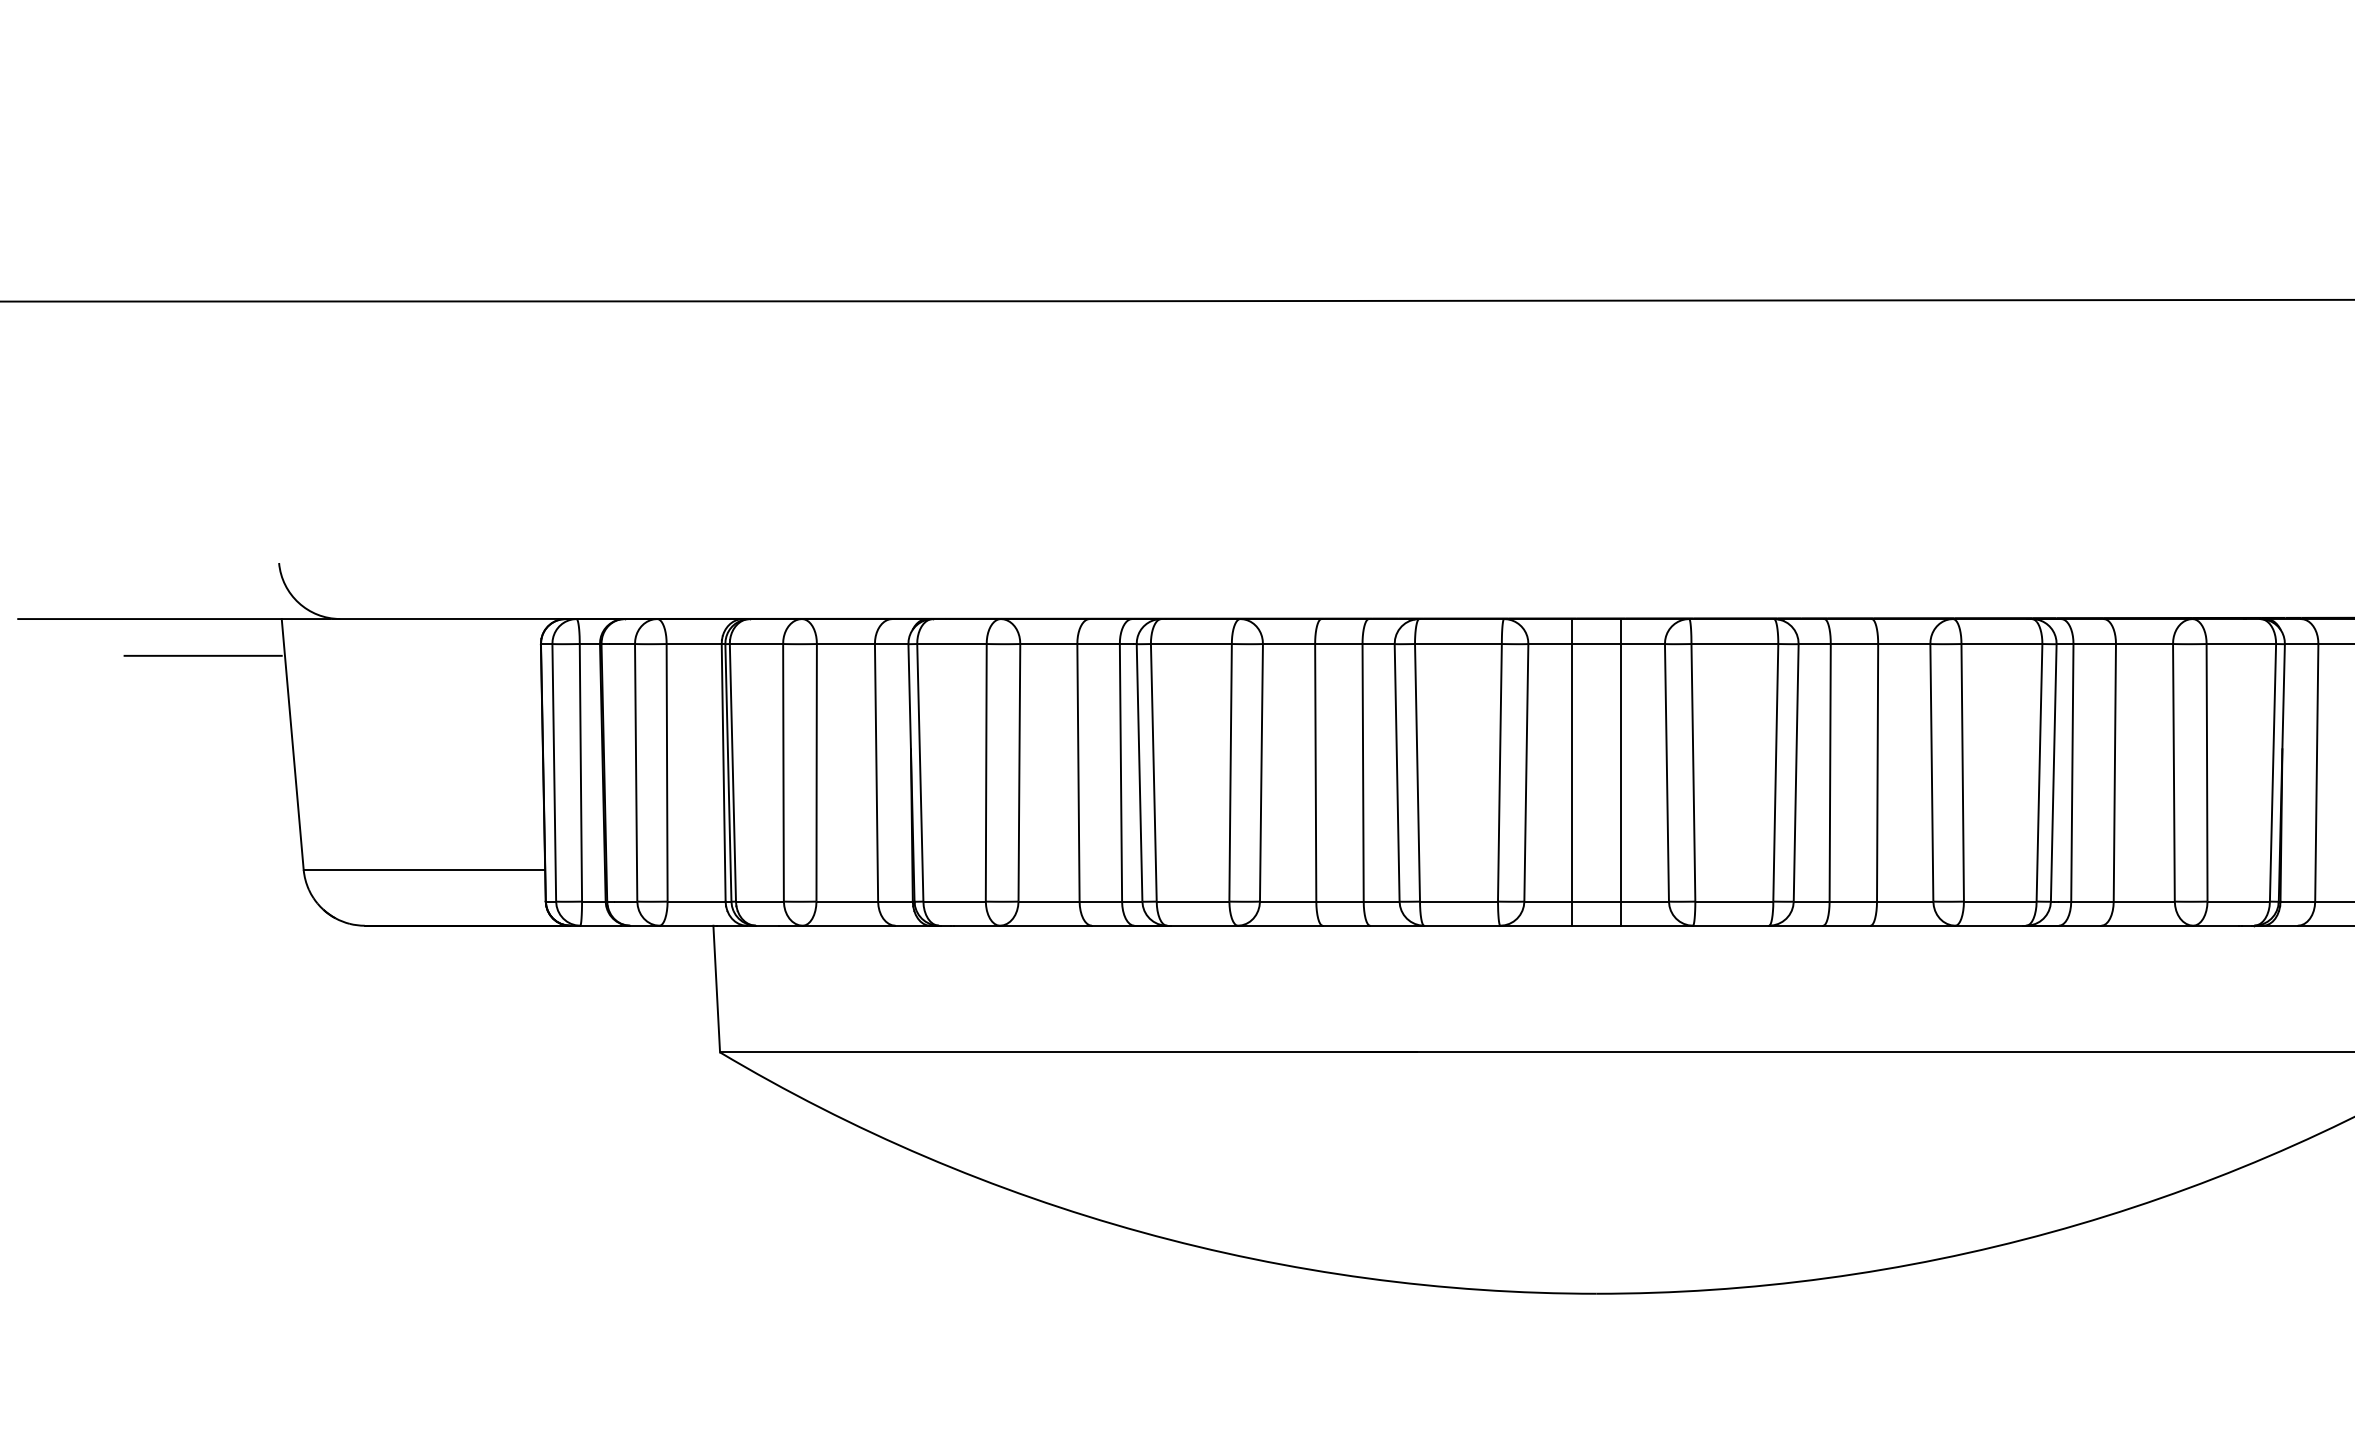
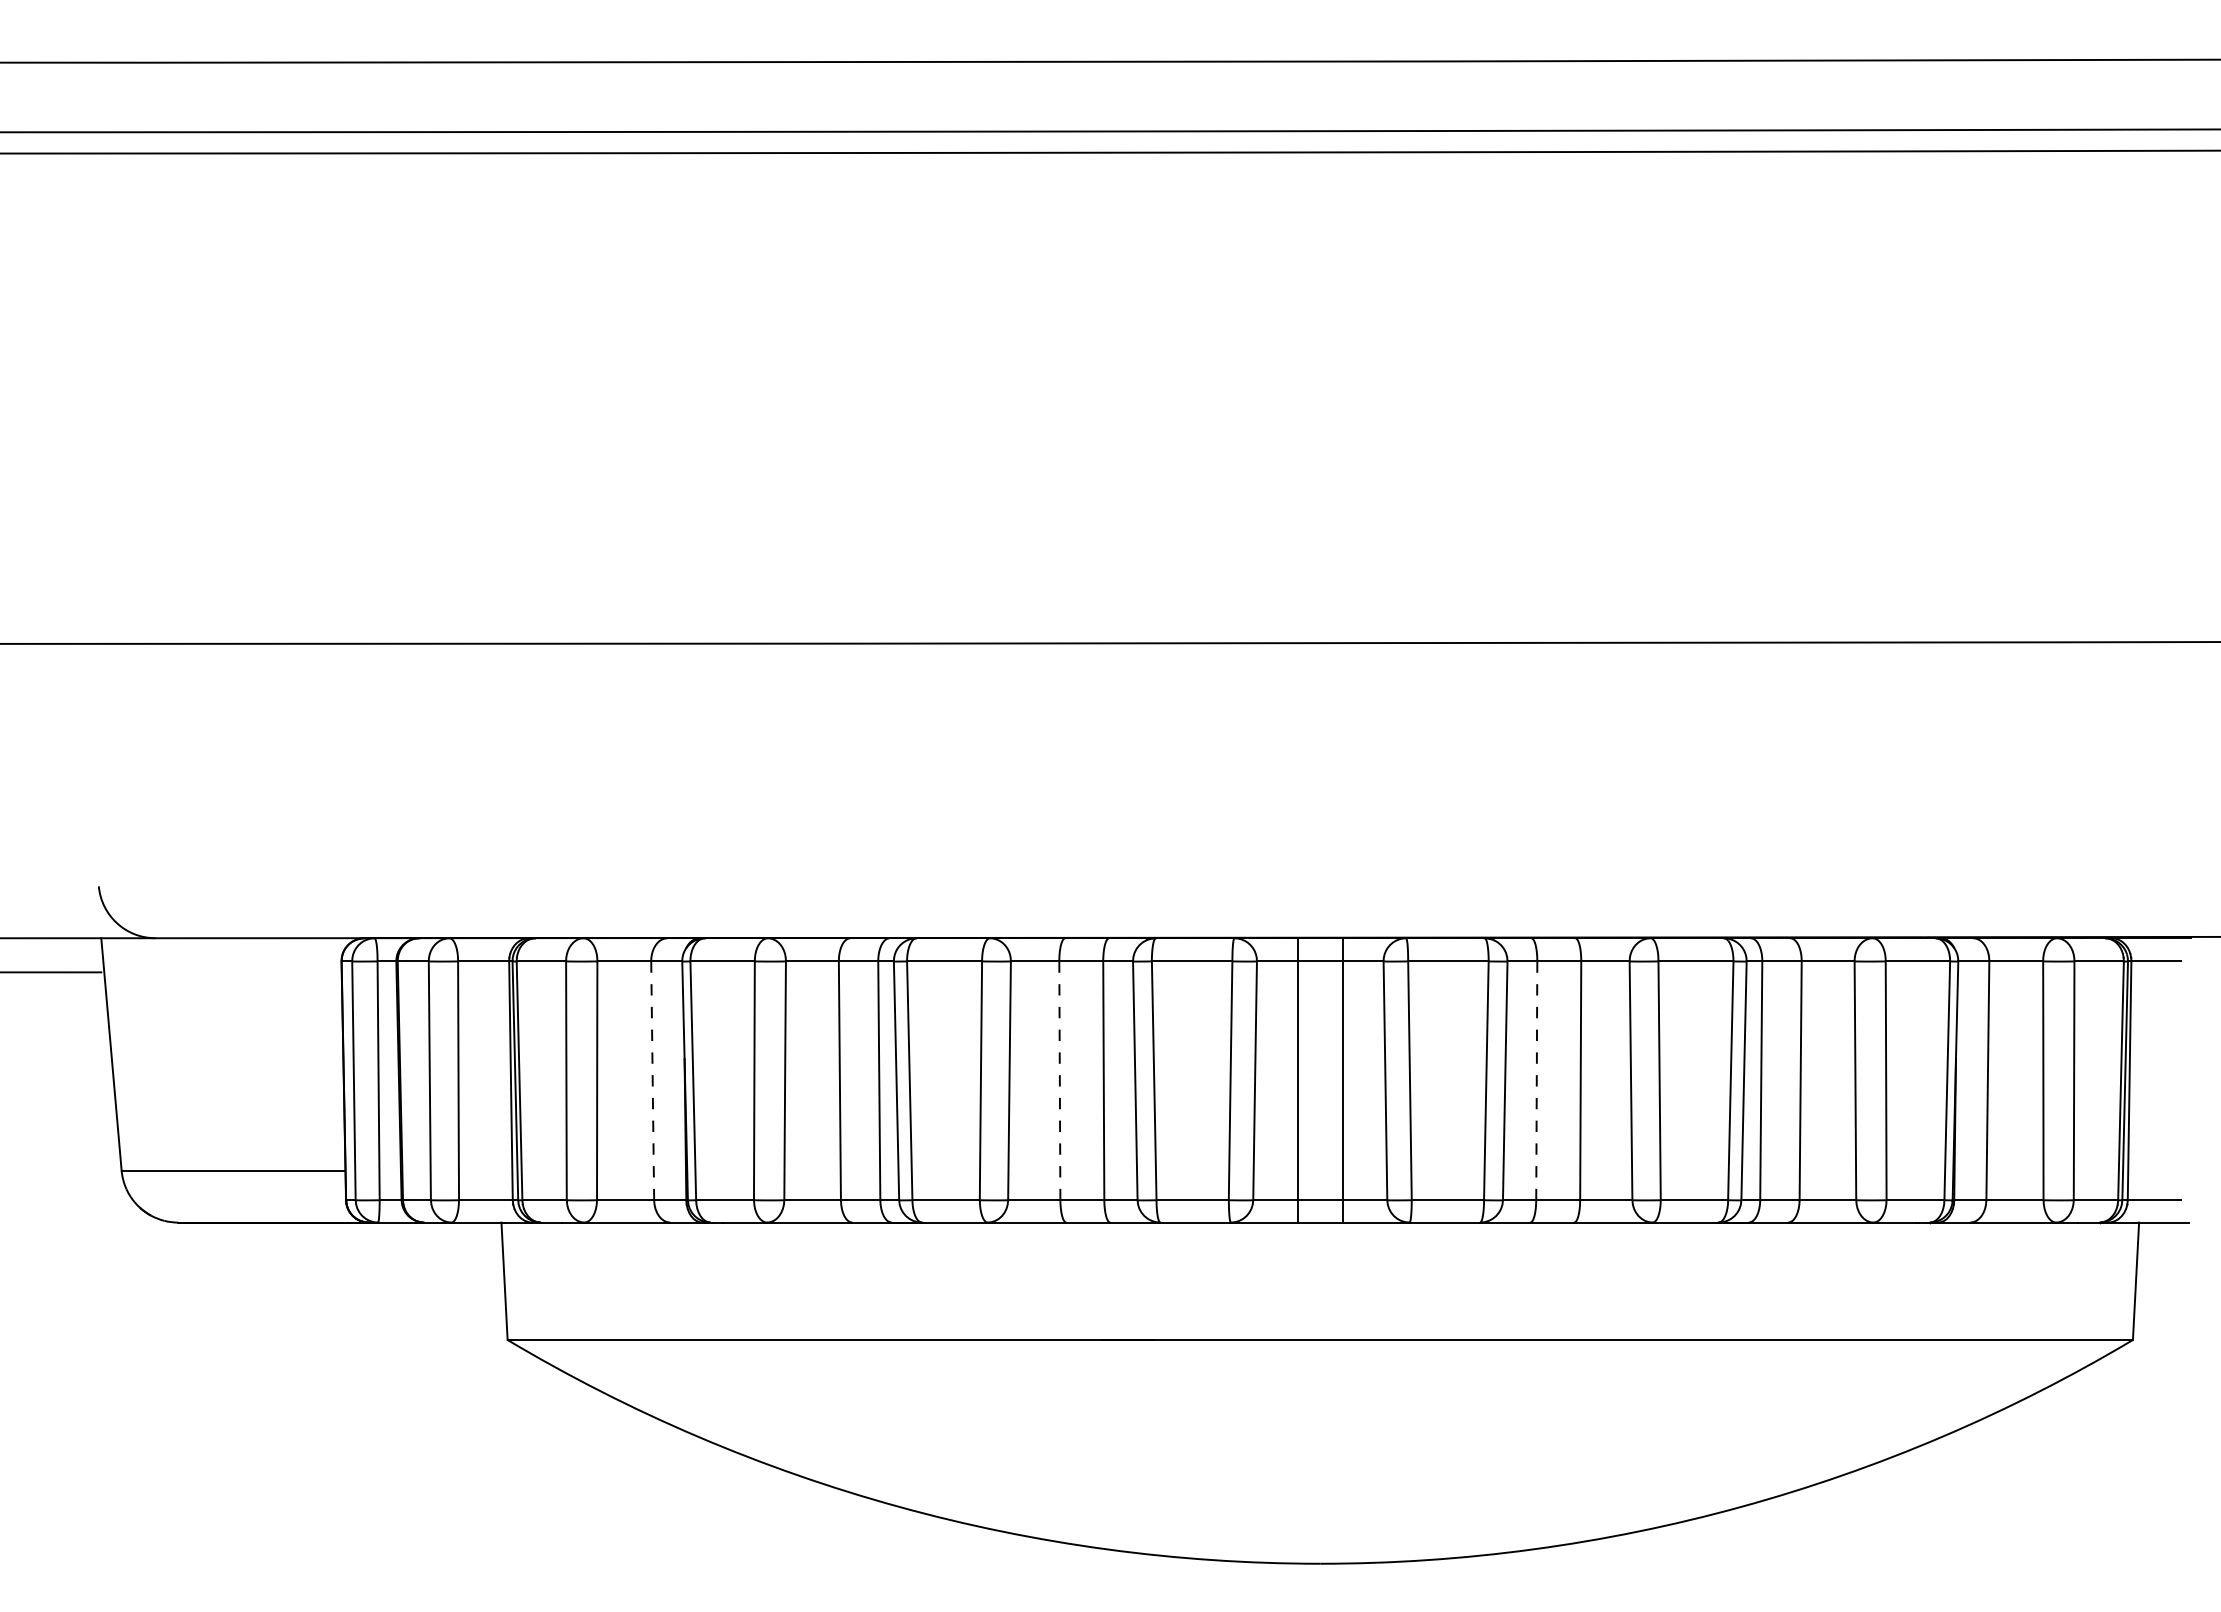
line: (876, 773) -> (652, 1081), solid -> dashed
line: (1315, 773) -> (1059, 1081), solid -> dashed
line: (1829, 773) -> (1536, 1081), solid -> dashed

